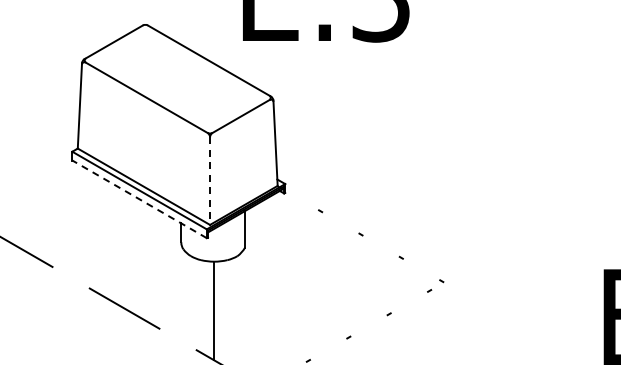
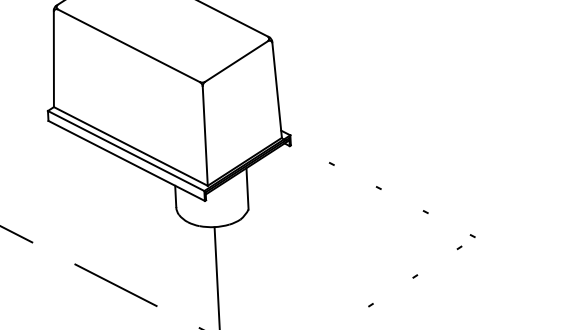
line: (210, 181) -> (205, 136), dashed -> solid
line: (139, 199) -> (126, 161), dashed -> solid

